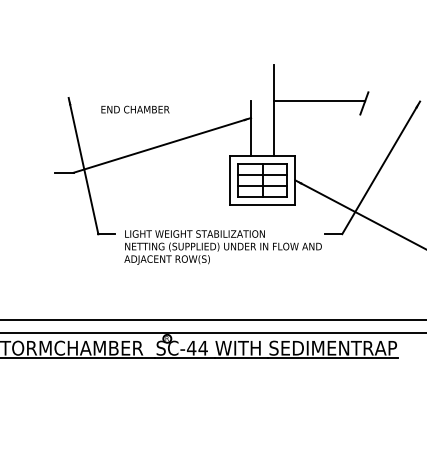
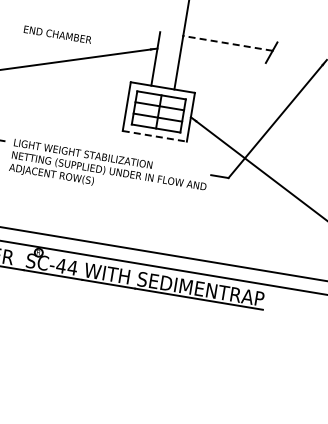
line: (319, 101) -> (227, 43), solid -> dashed
text: (135, 109) -> (57, 34), moved
line: (262, 205) -> (154, 136), solid -> dashed

